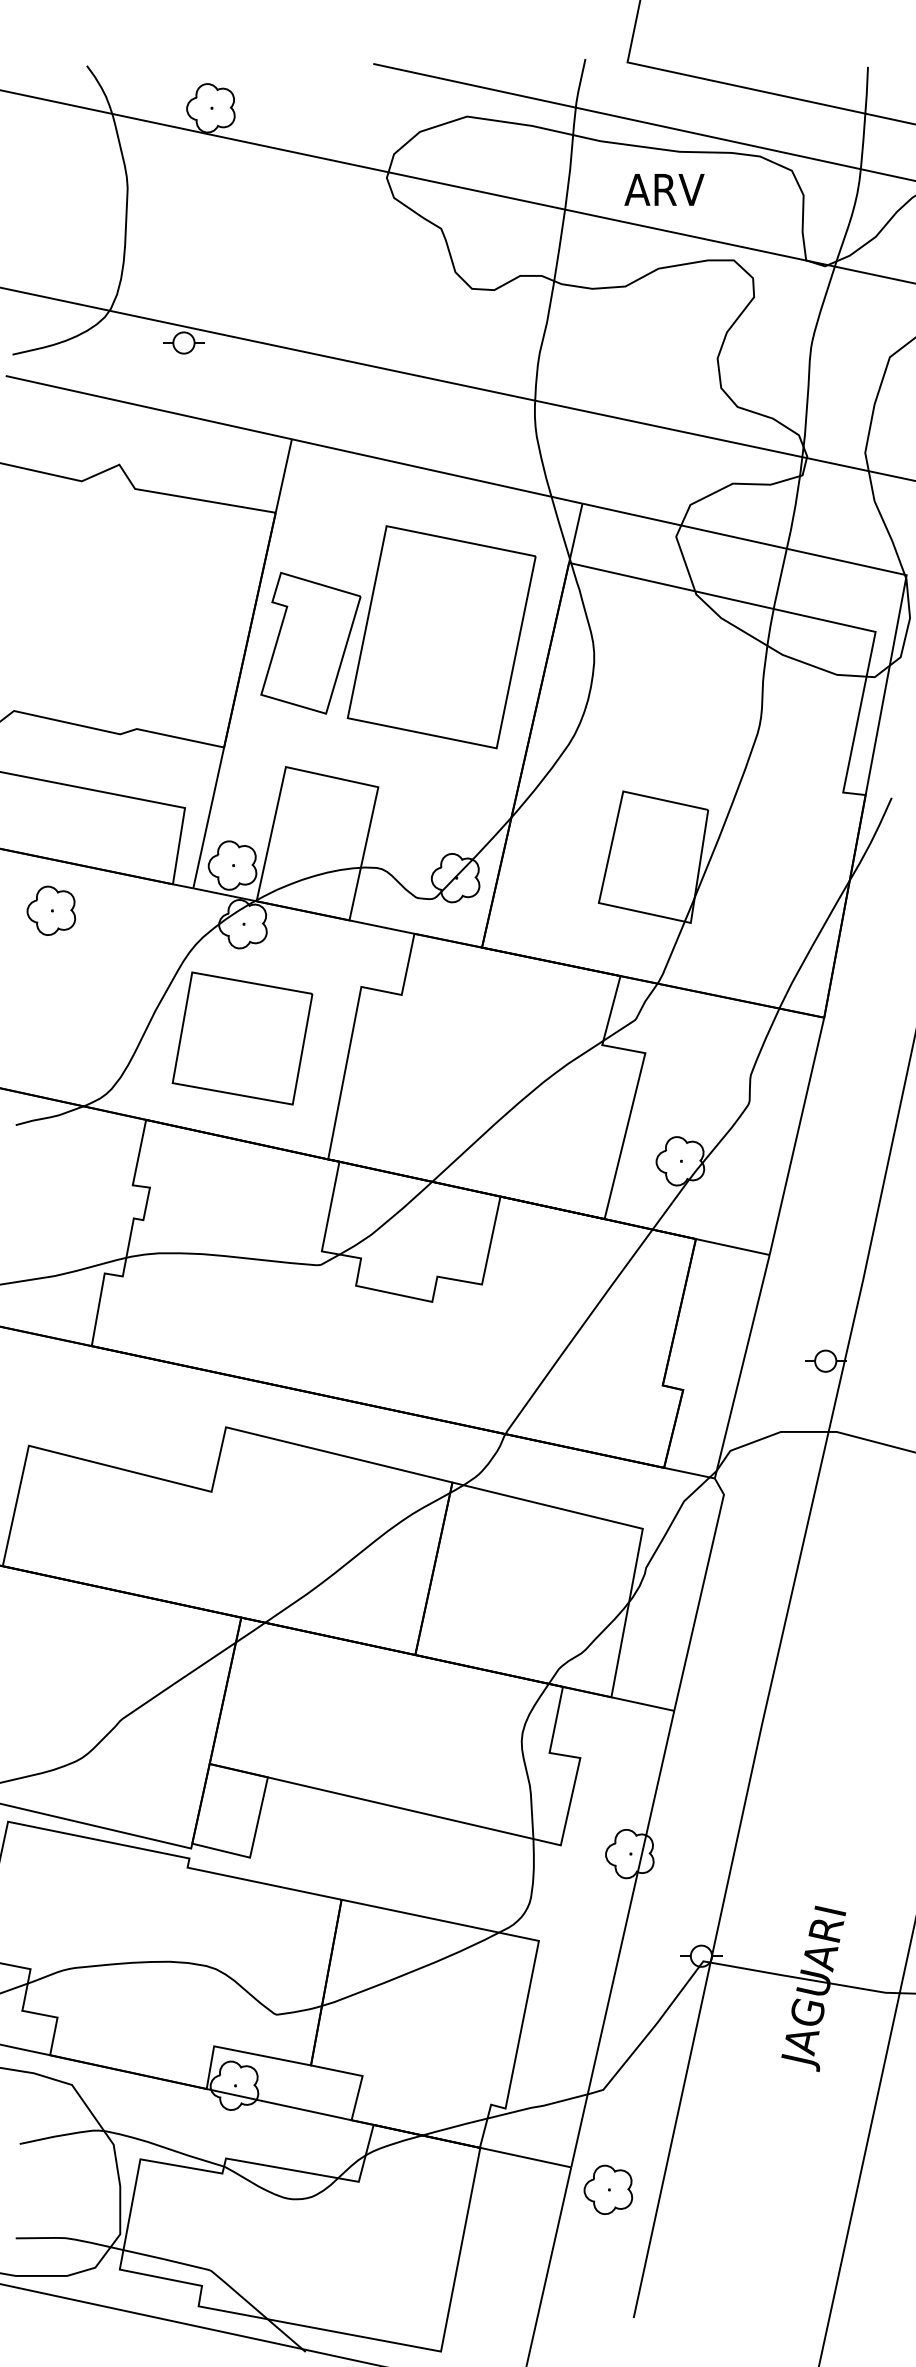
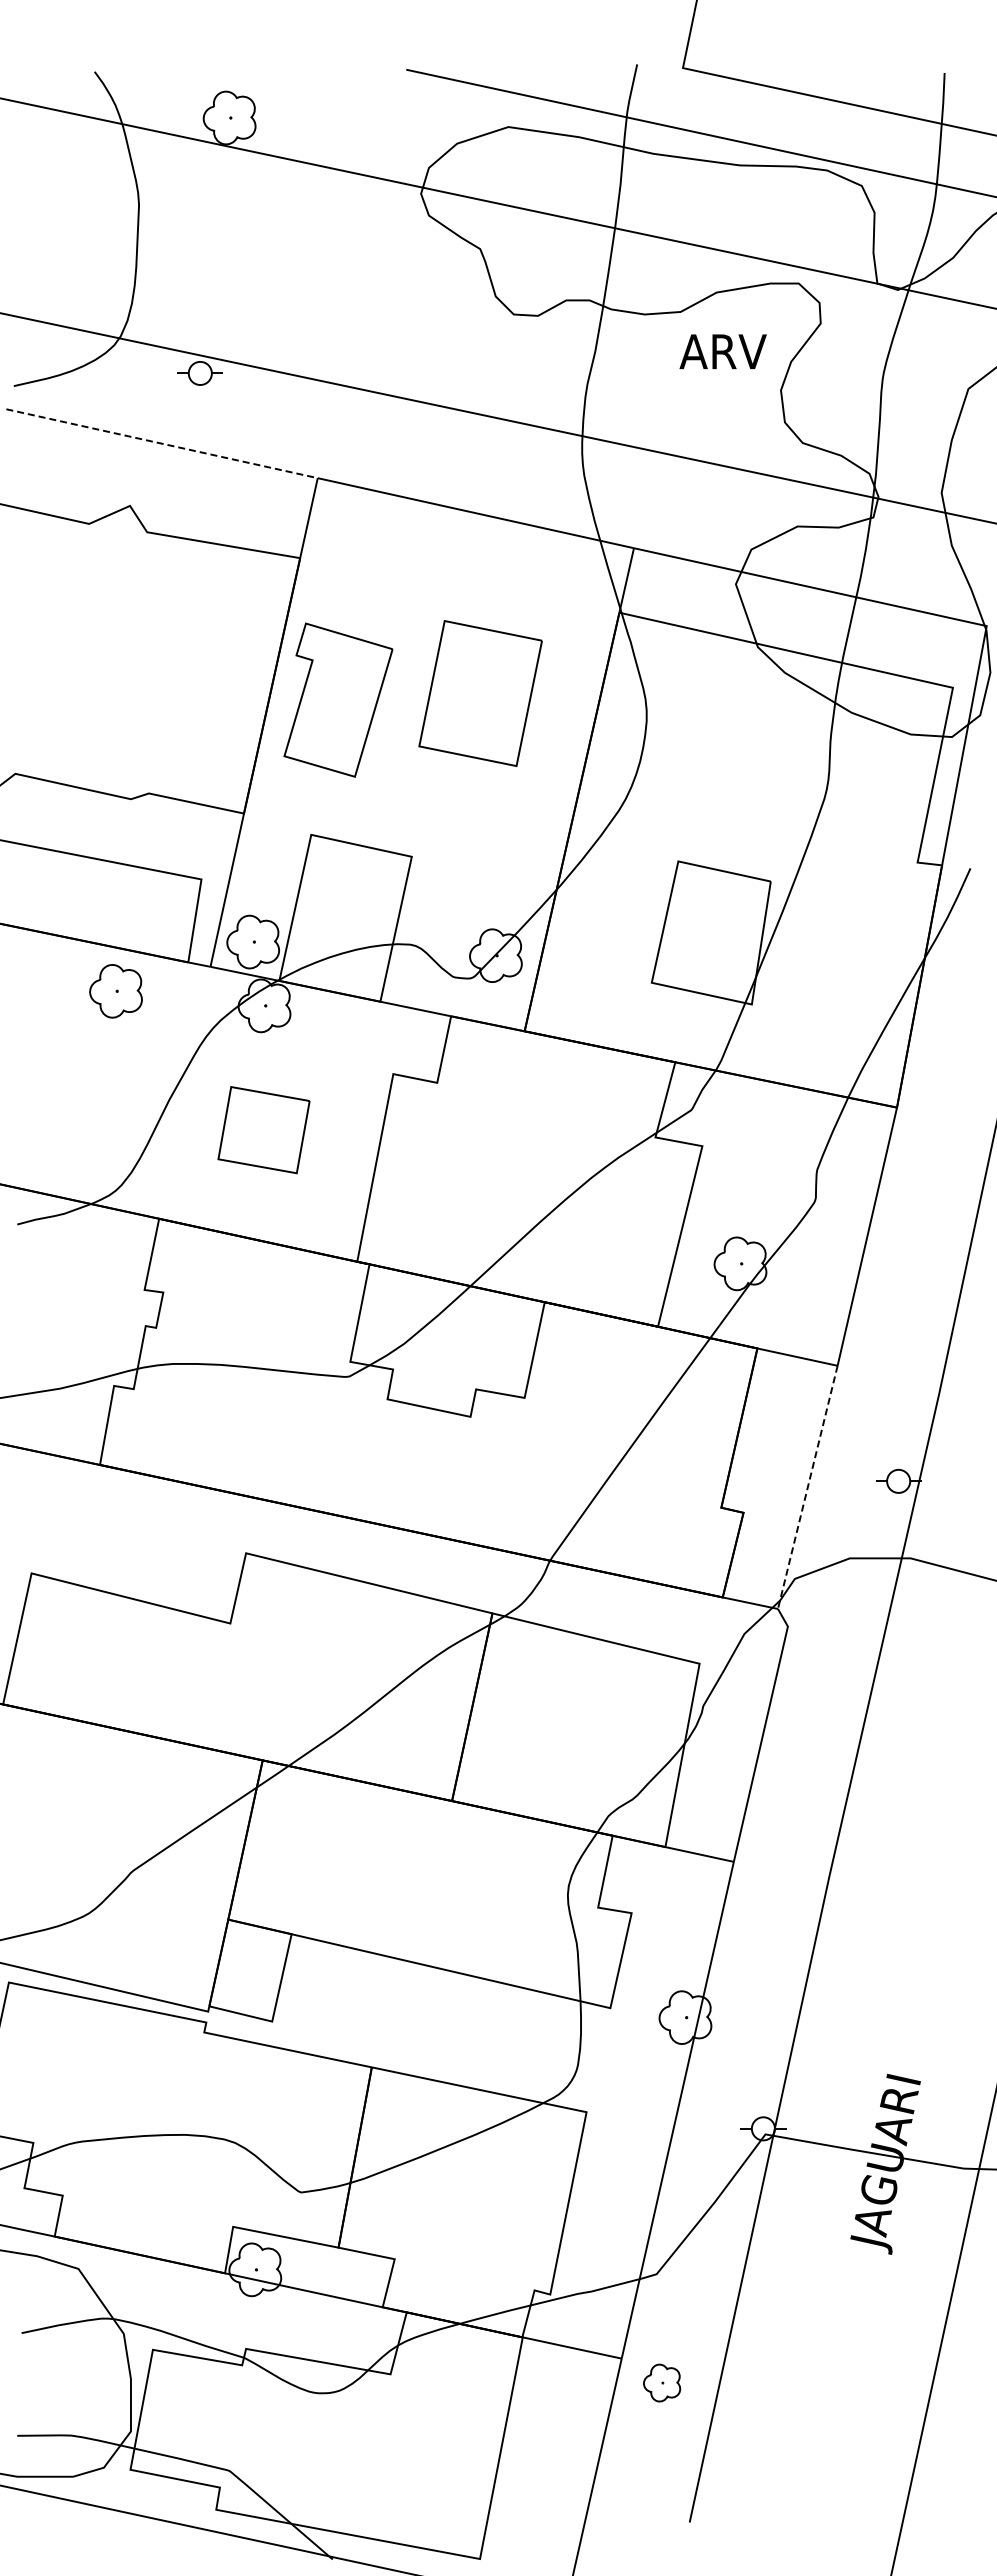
text: (663, 189) -> (722, 351), moved
line: (149, 407) -> (162, 443), solid -> dashed
part: (441, 637) -> (480, 693), size x0.6
part: (50, 911) -> (115, 991), moved
part: (242, 1037) -> (263, 1129), size x0.6
line: (741, 1366) -> (807, 1487), solid -> dashed
part: (607, 2189) -> (661, 2382), size x0.7

